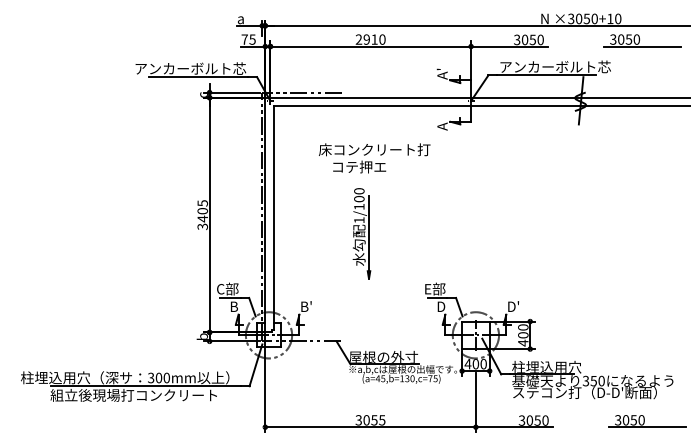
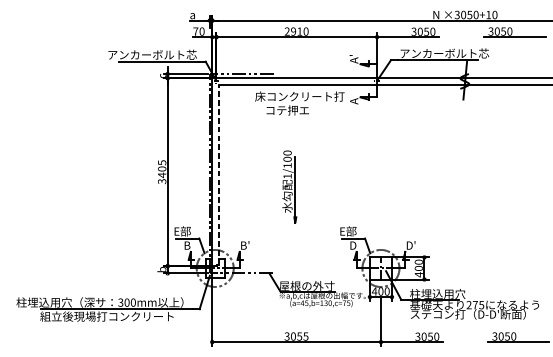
text: (252, 39) -> (202, 31), 75 -> 70
text: (374, 158) -> (299, 103), moved
line: (273, 217) -> (218, 174), solid -> dashed
text: (220, 289) -> (176, 231), C部 -> E部
text: (593, 380) -> (475, 304), 350 -> 275

